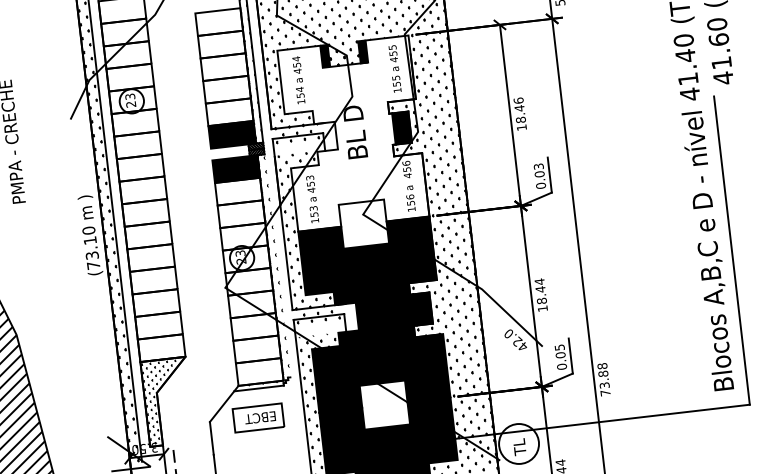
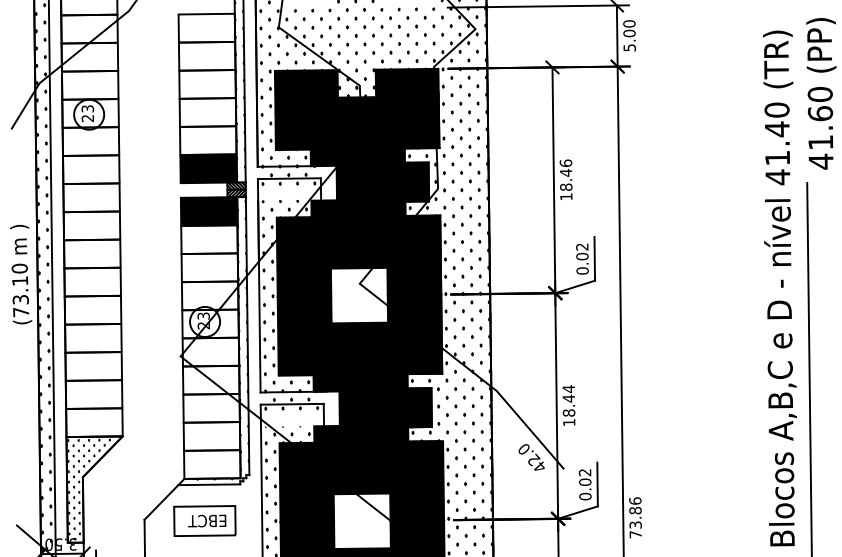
fill: (353, 133) -> (358, 182), added
text: (538, 166) -> (581, 246), 0.03 -> 0.02
line: (277, 265) -> (247, 335), added
text: (559, 347) -> (584, 472), 0.05 -> 0.02
text: (602, 366) -> (635, 501), 73.88 -> 73.86

